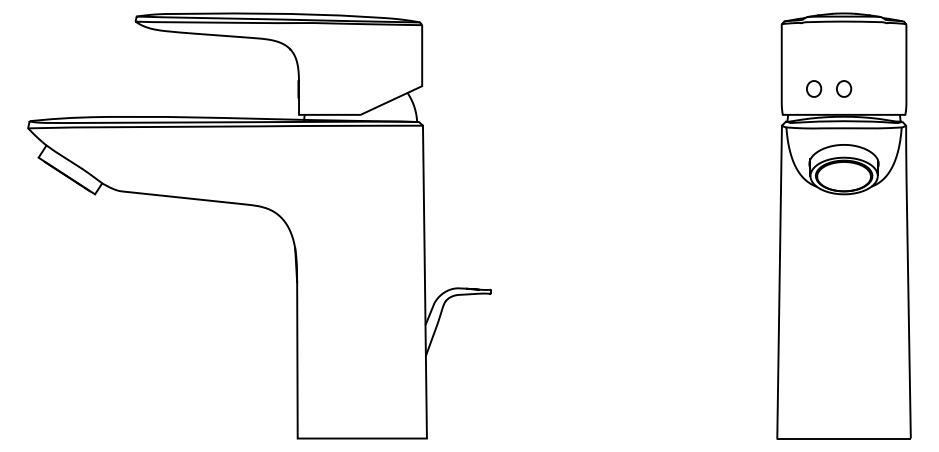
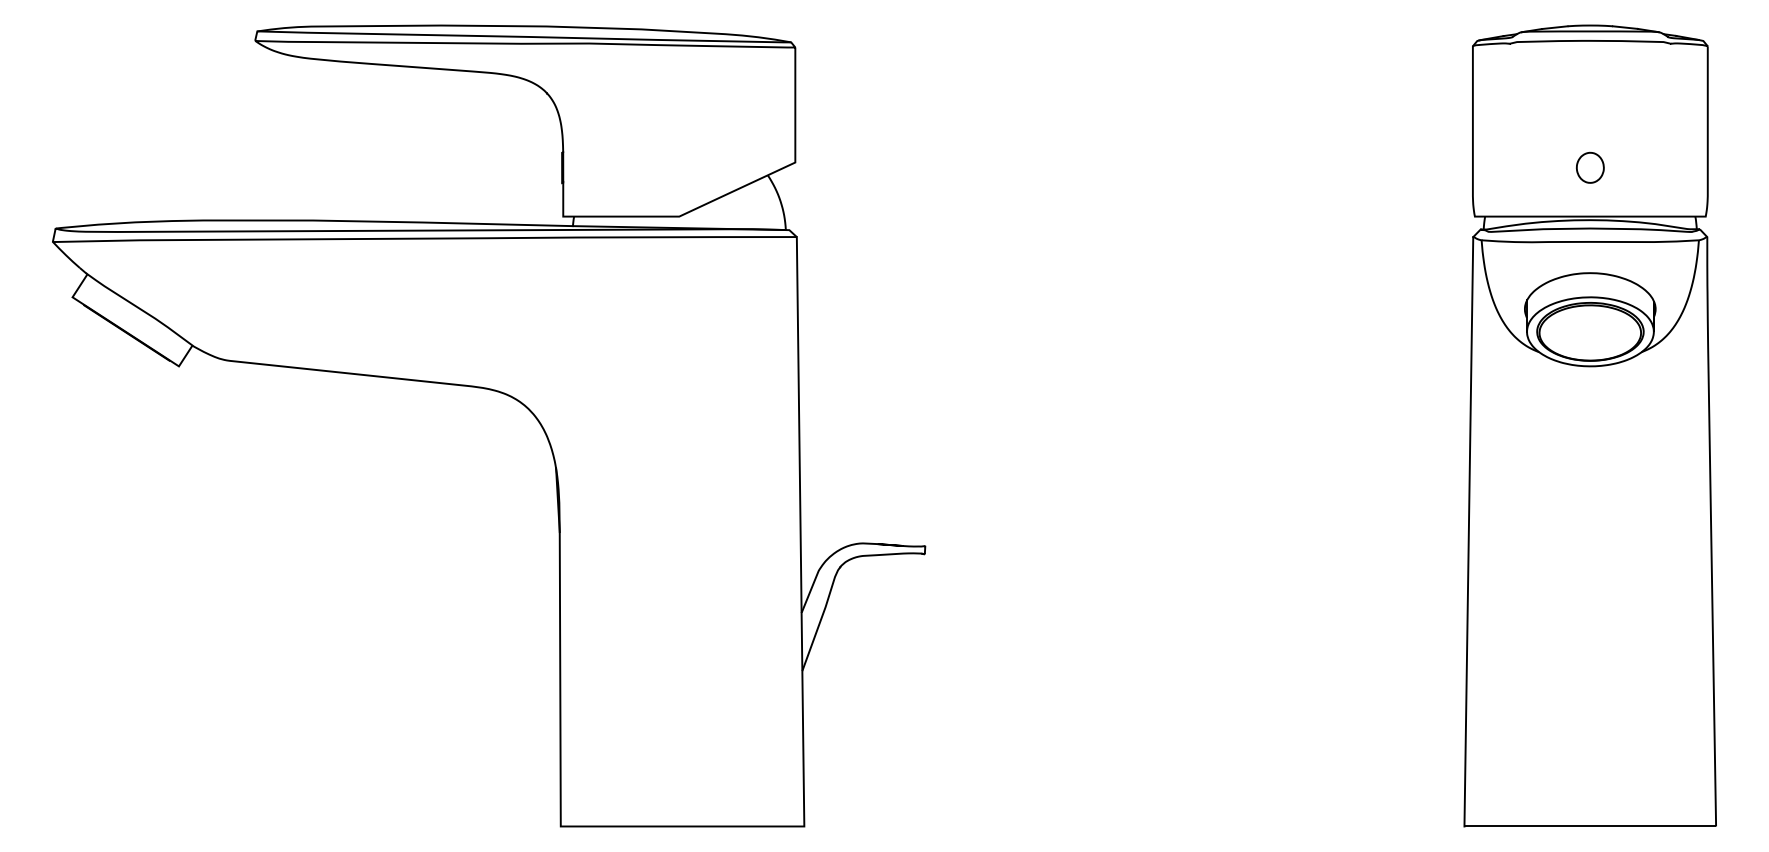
part: (814, 88) -> (1534, 166), removed

